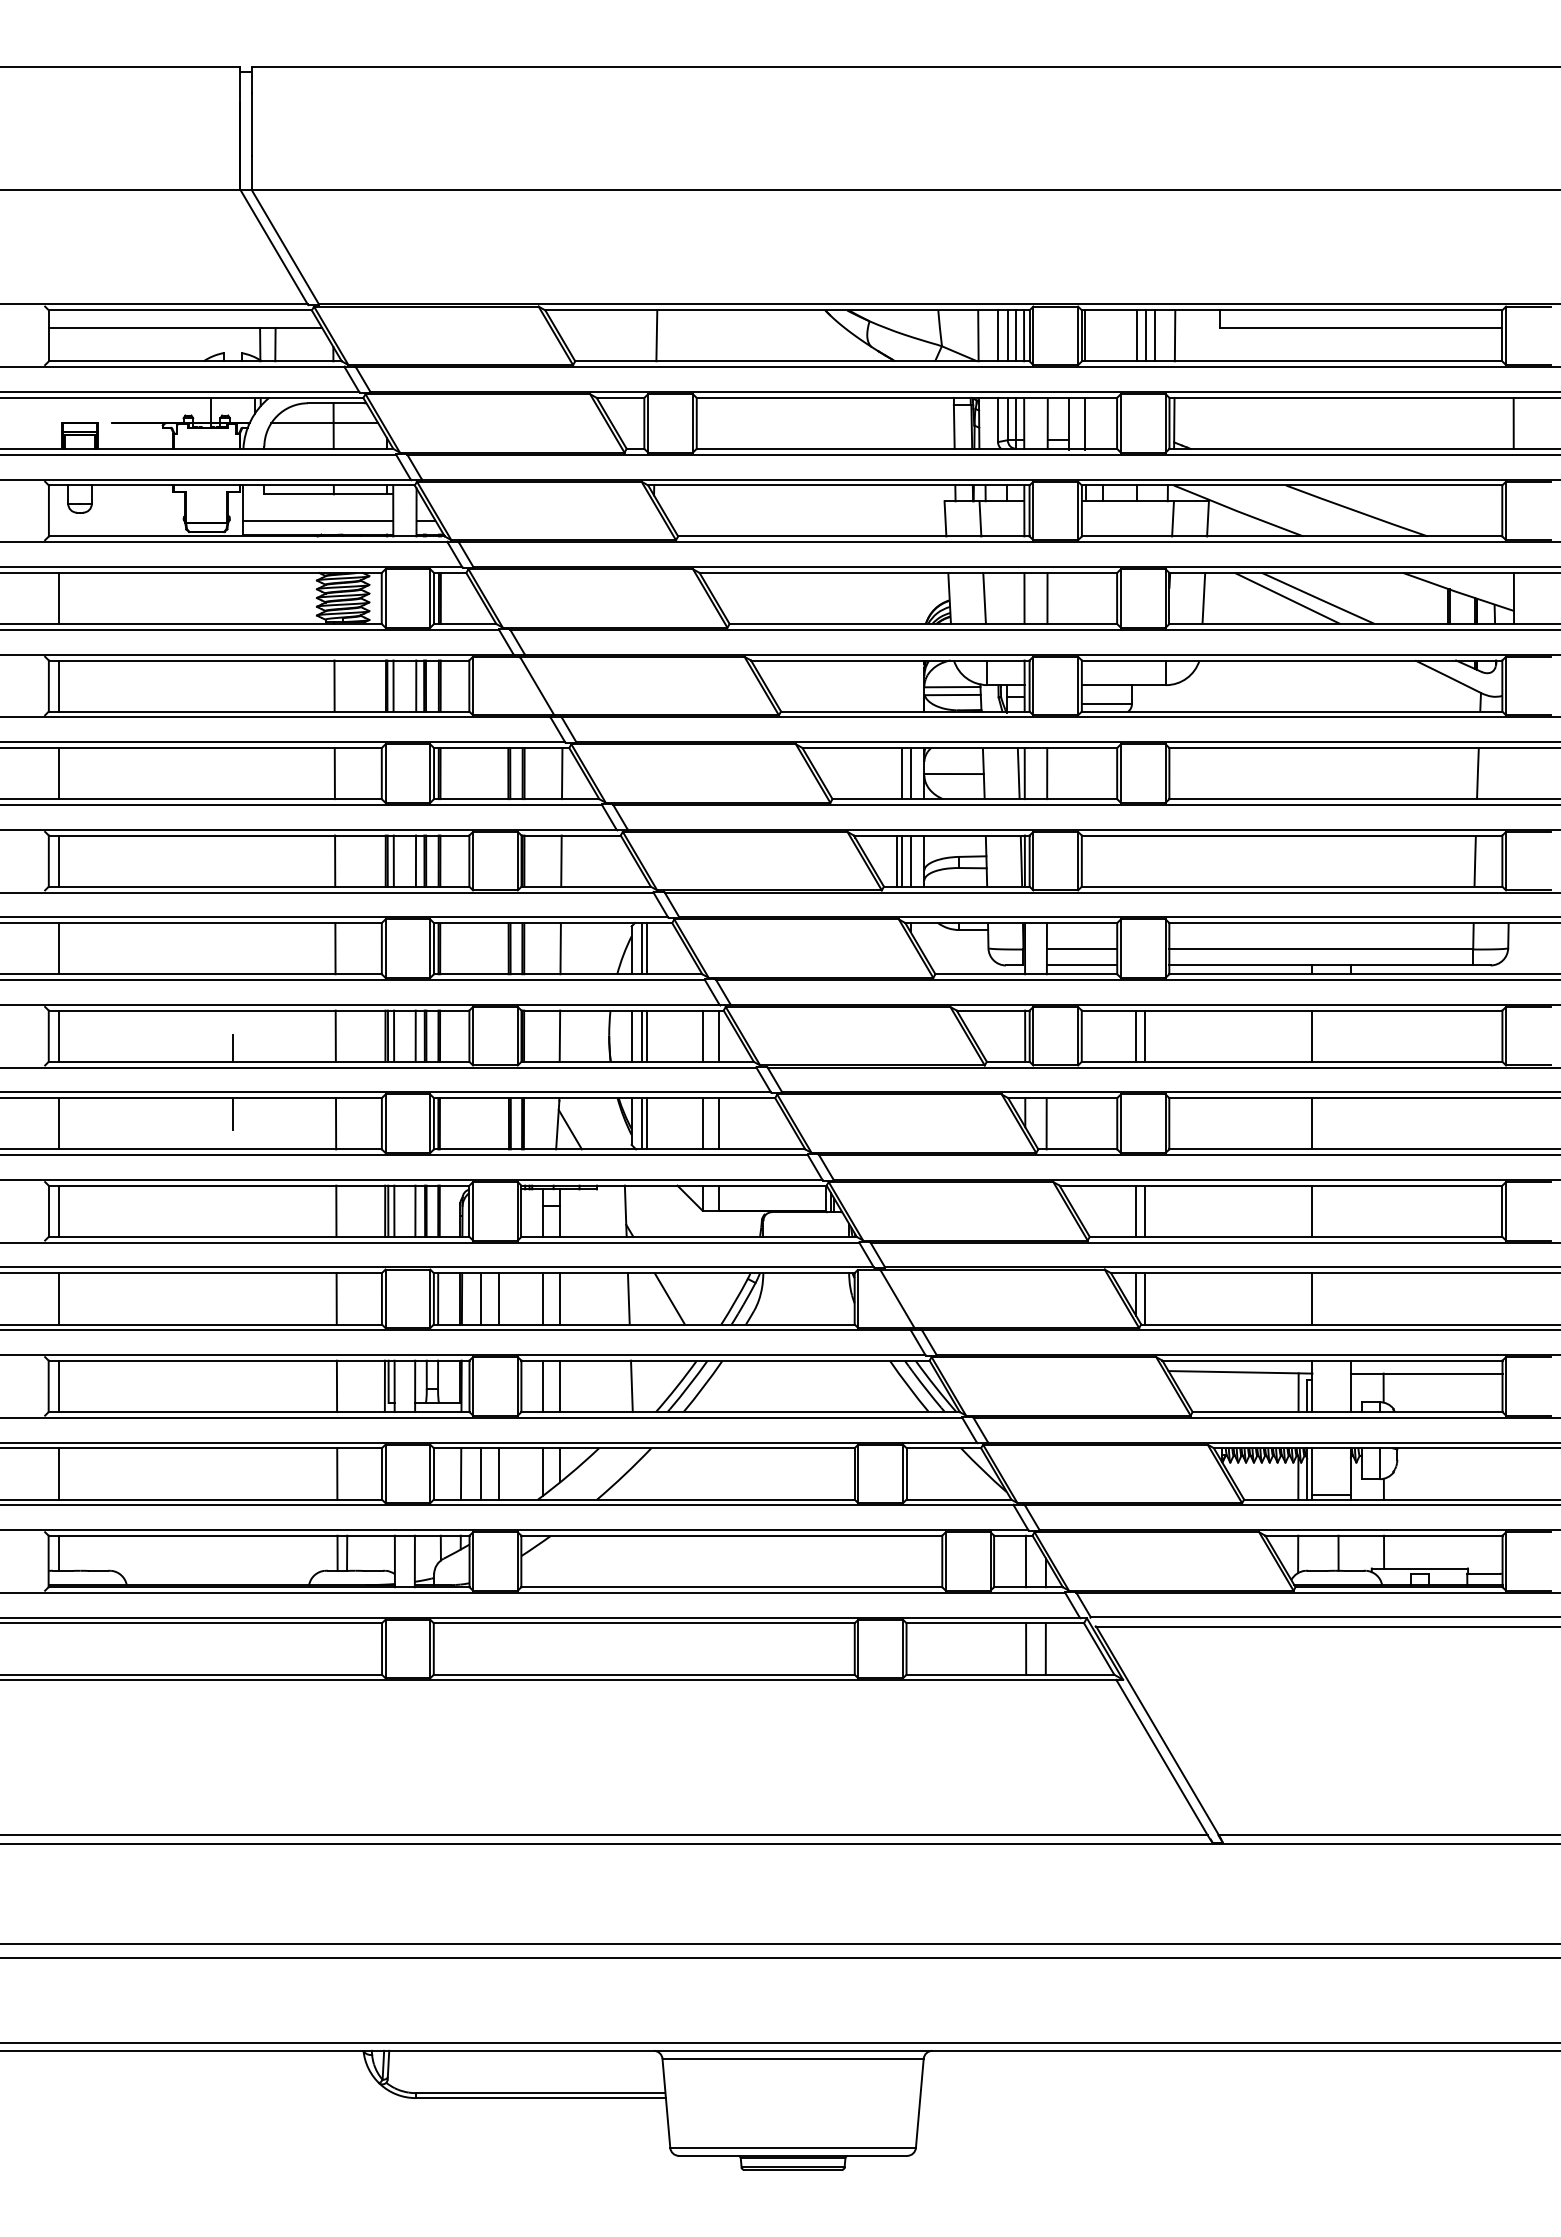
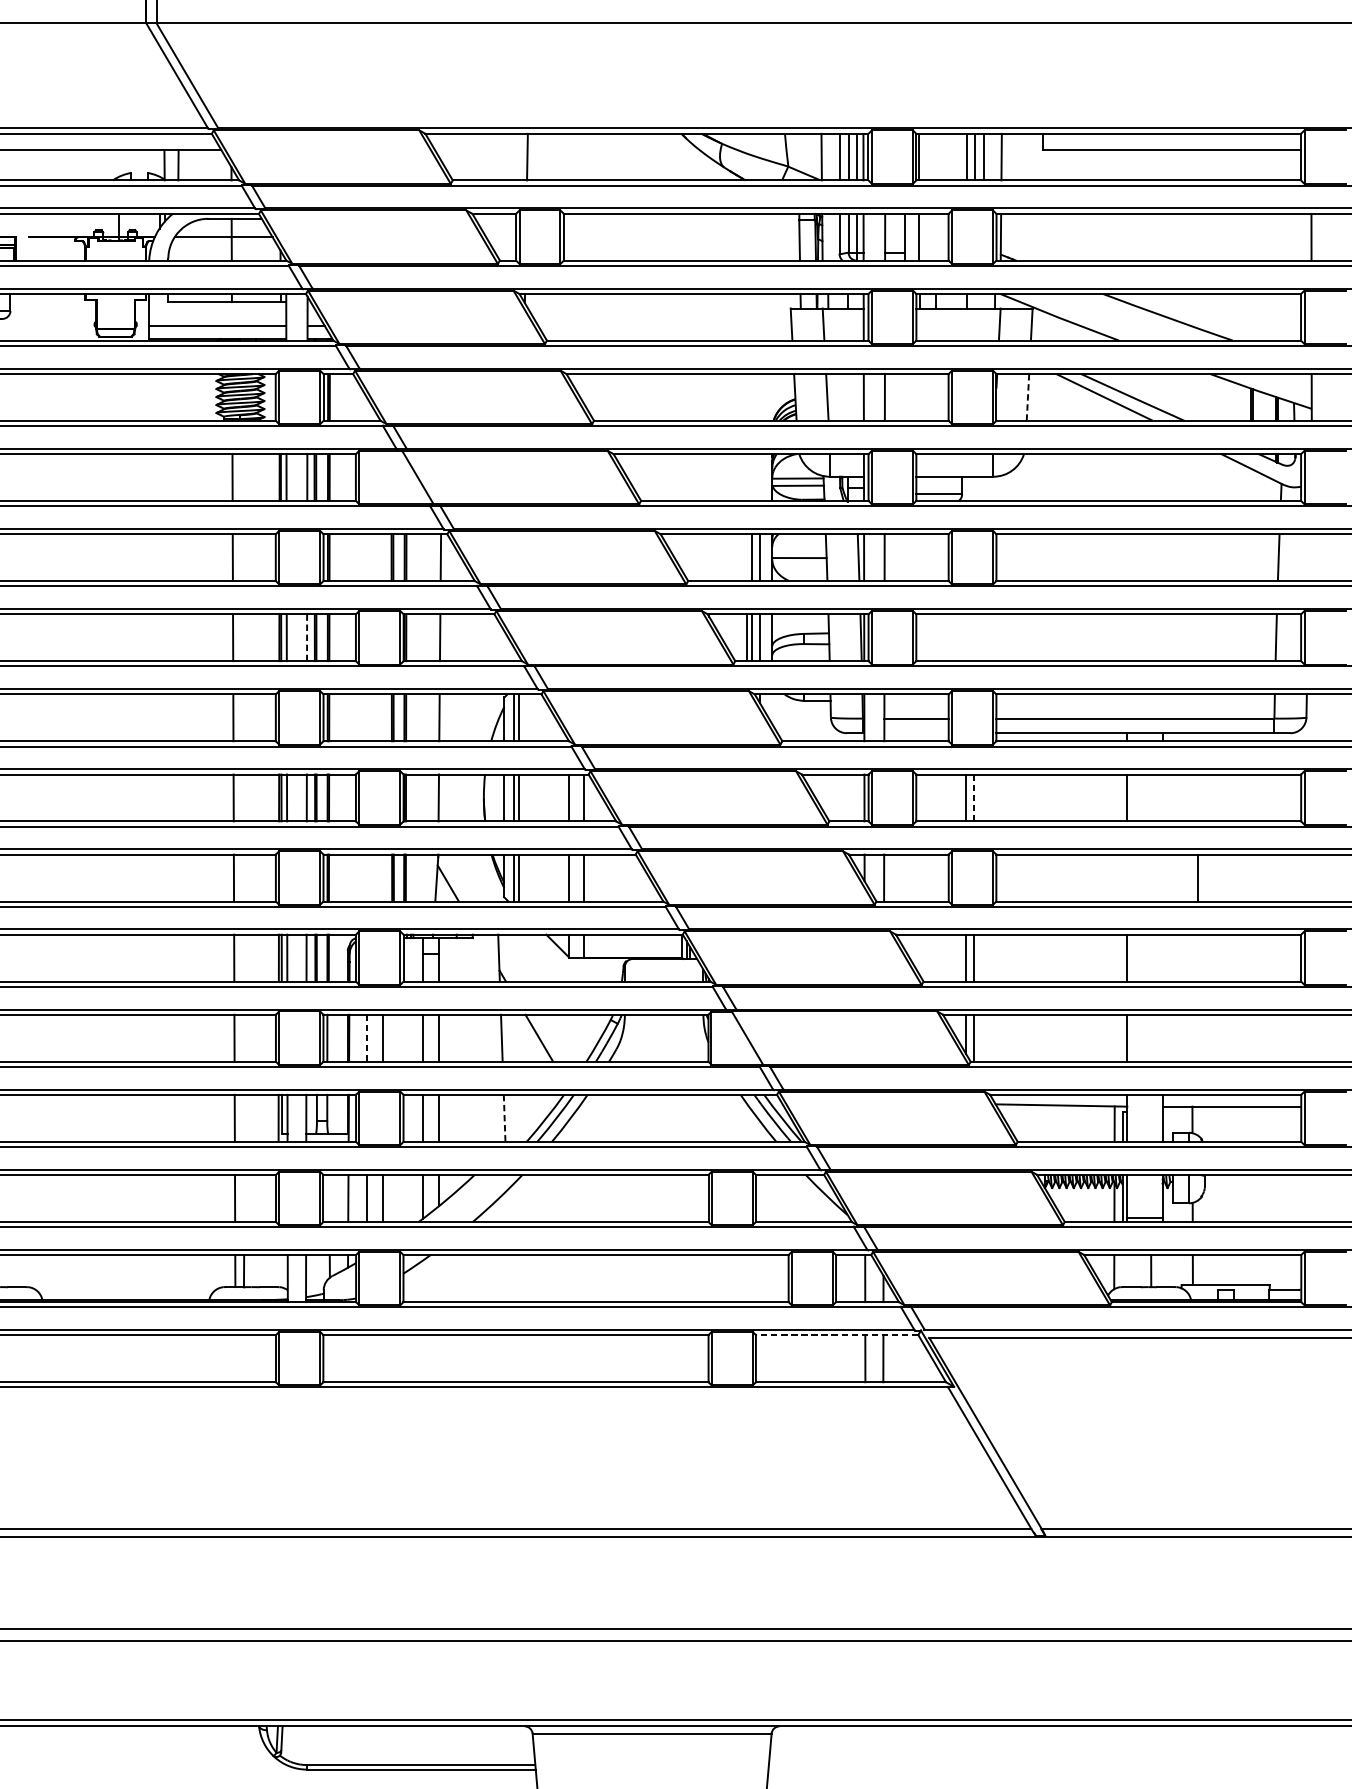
line: (1203, 598) -> (1027, 397), solid -> dashed
line: (415, 861) -> (306, 638), solid -> dashed
line: (1081, 965) -> (916, 733), removed
line: (1145, 1036) -> (974, 798), solid -> dashed
line: (232, 1048) -> (139, 809), removed
line: (232, 1113) -> (139, 868), removed
line: (1312, 1123) -> (1197, 877), moved
line: (481, 1298) -> (367, 1037), solid -> dashed
line: (631, 1386) -> (504, 1118), solid -> dashed
line: (995, 1623) -> (837, 1335), solid -> dashed

